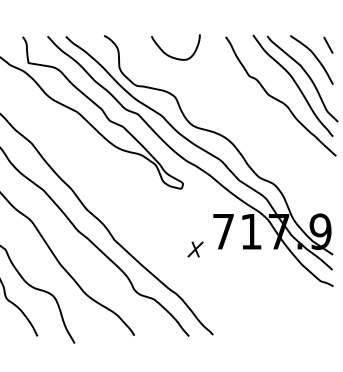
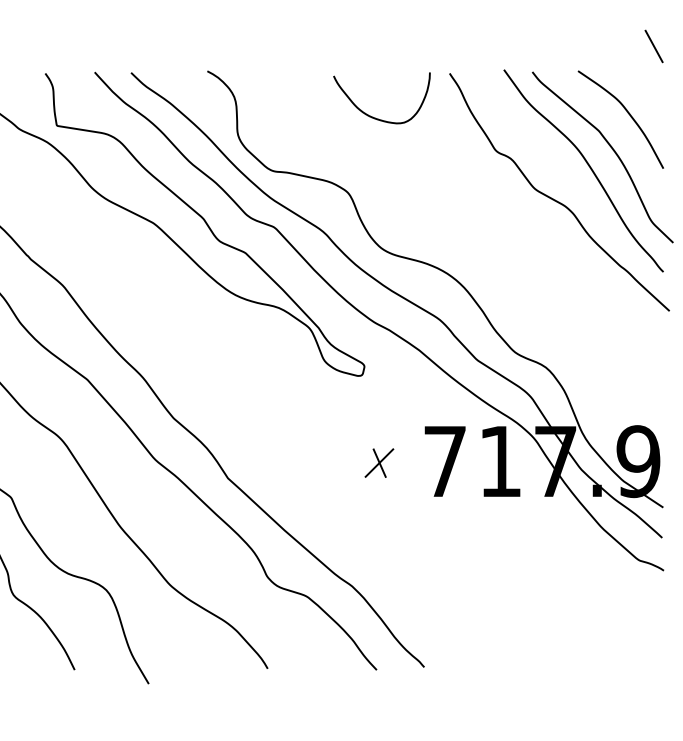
line: (328, 44) -> (654, 44), moved
curve: (173, 56) -> (377, 116), moved
part: (195, 249) -> (379, 463), moved

